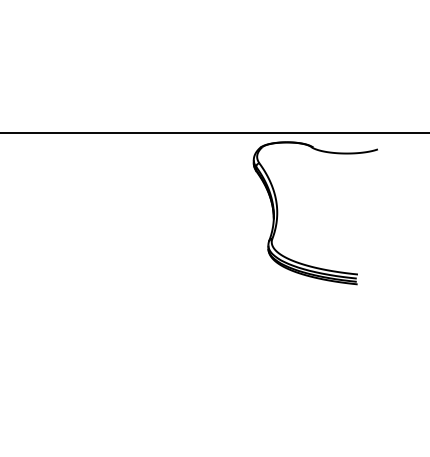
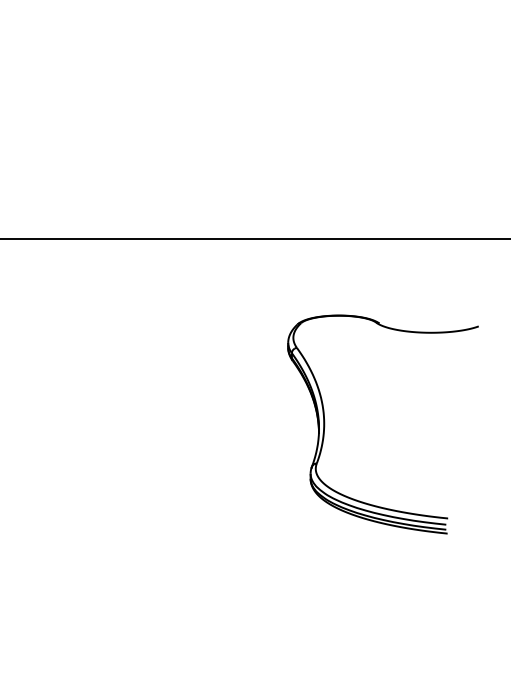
part: (278, 213) -> (326, 424), moved

